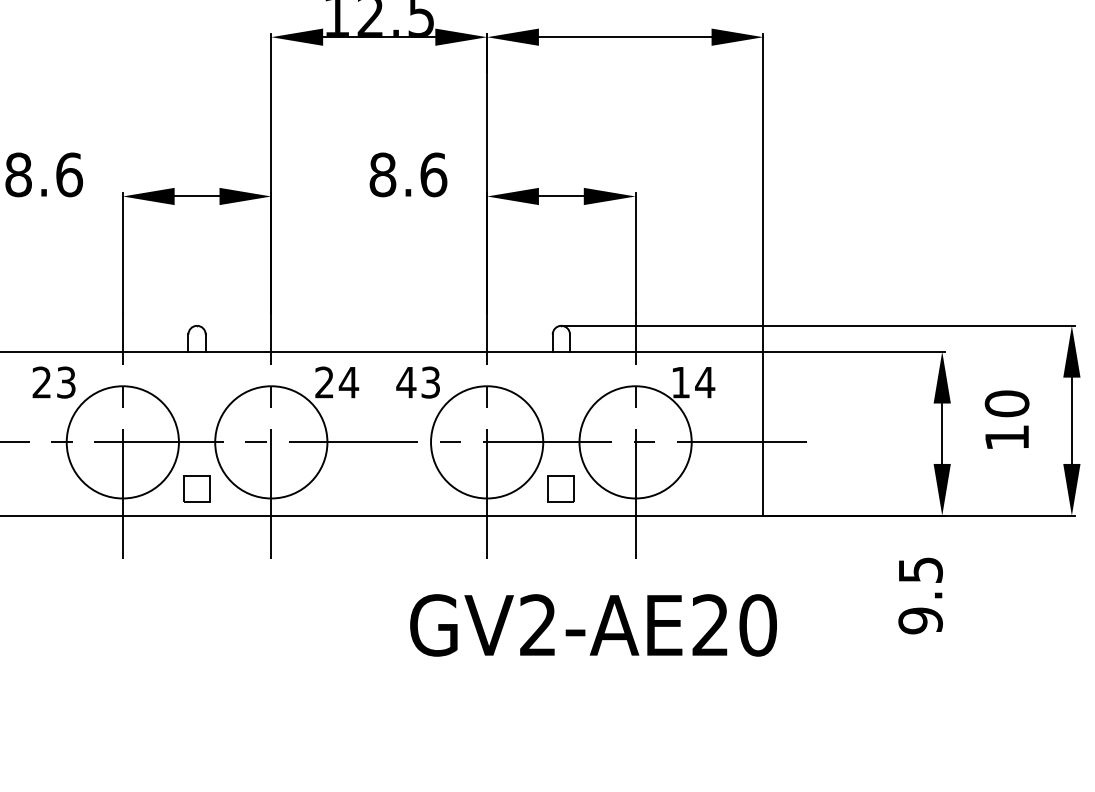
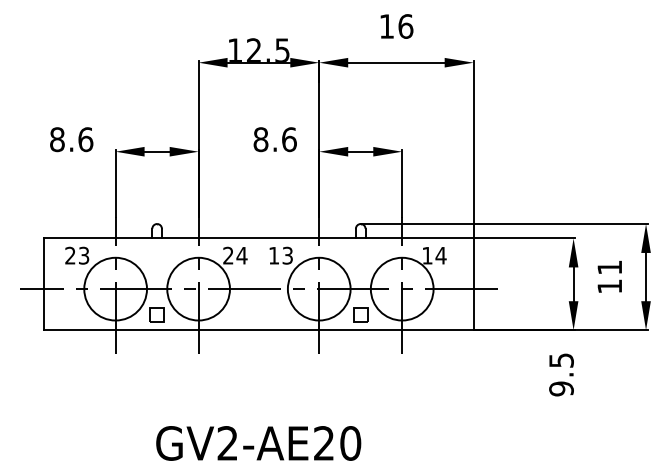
text: (405, 382) -> (273, 255), 43 -> 13
text: (1006, 403) -> (609, 267), 10 -> 11
text: (593, 625) -> (258, 443), moved

